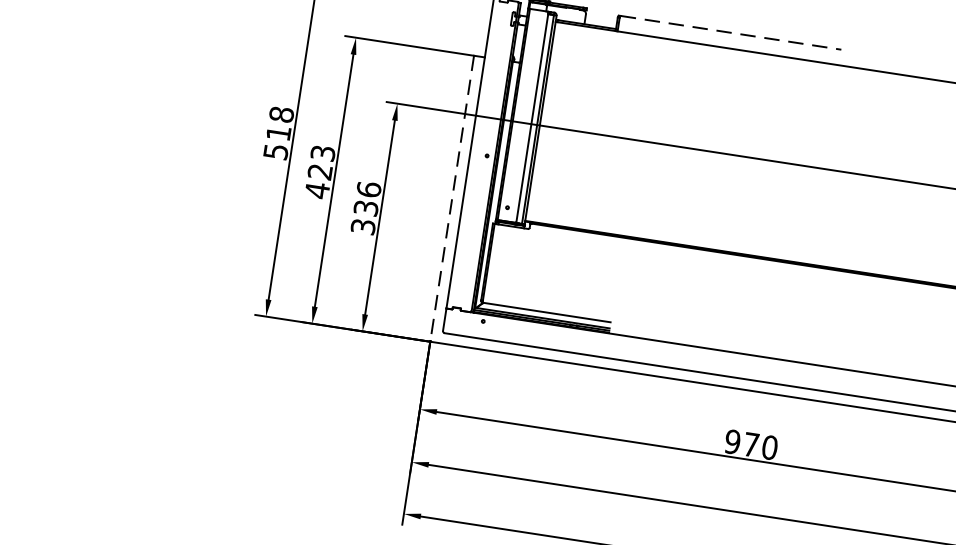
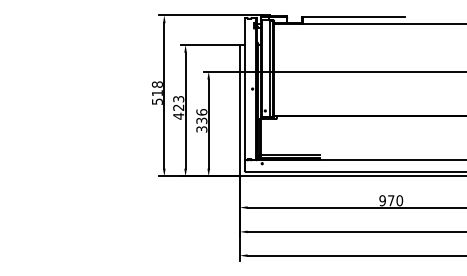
line: (730, 31) -> (353, 16), dashed -> solid
line: (451, 198) -> (239, 110), dashed -> solid

